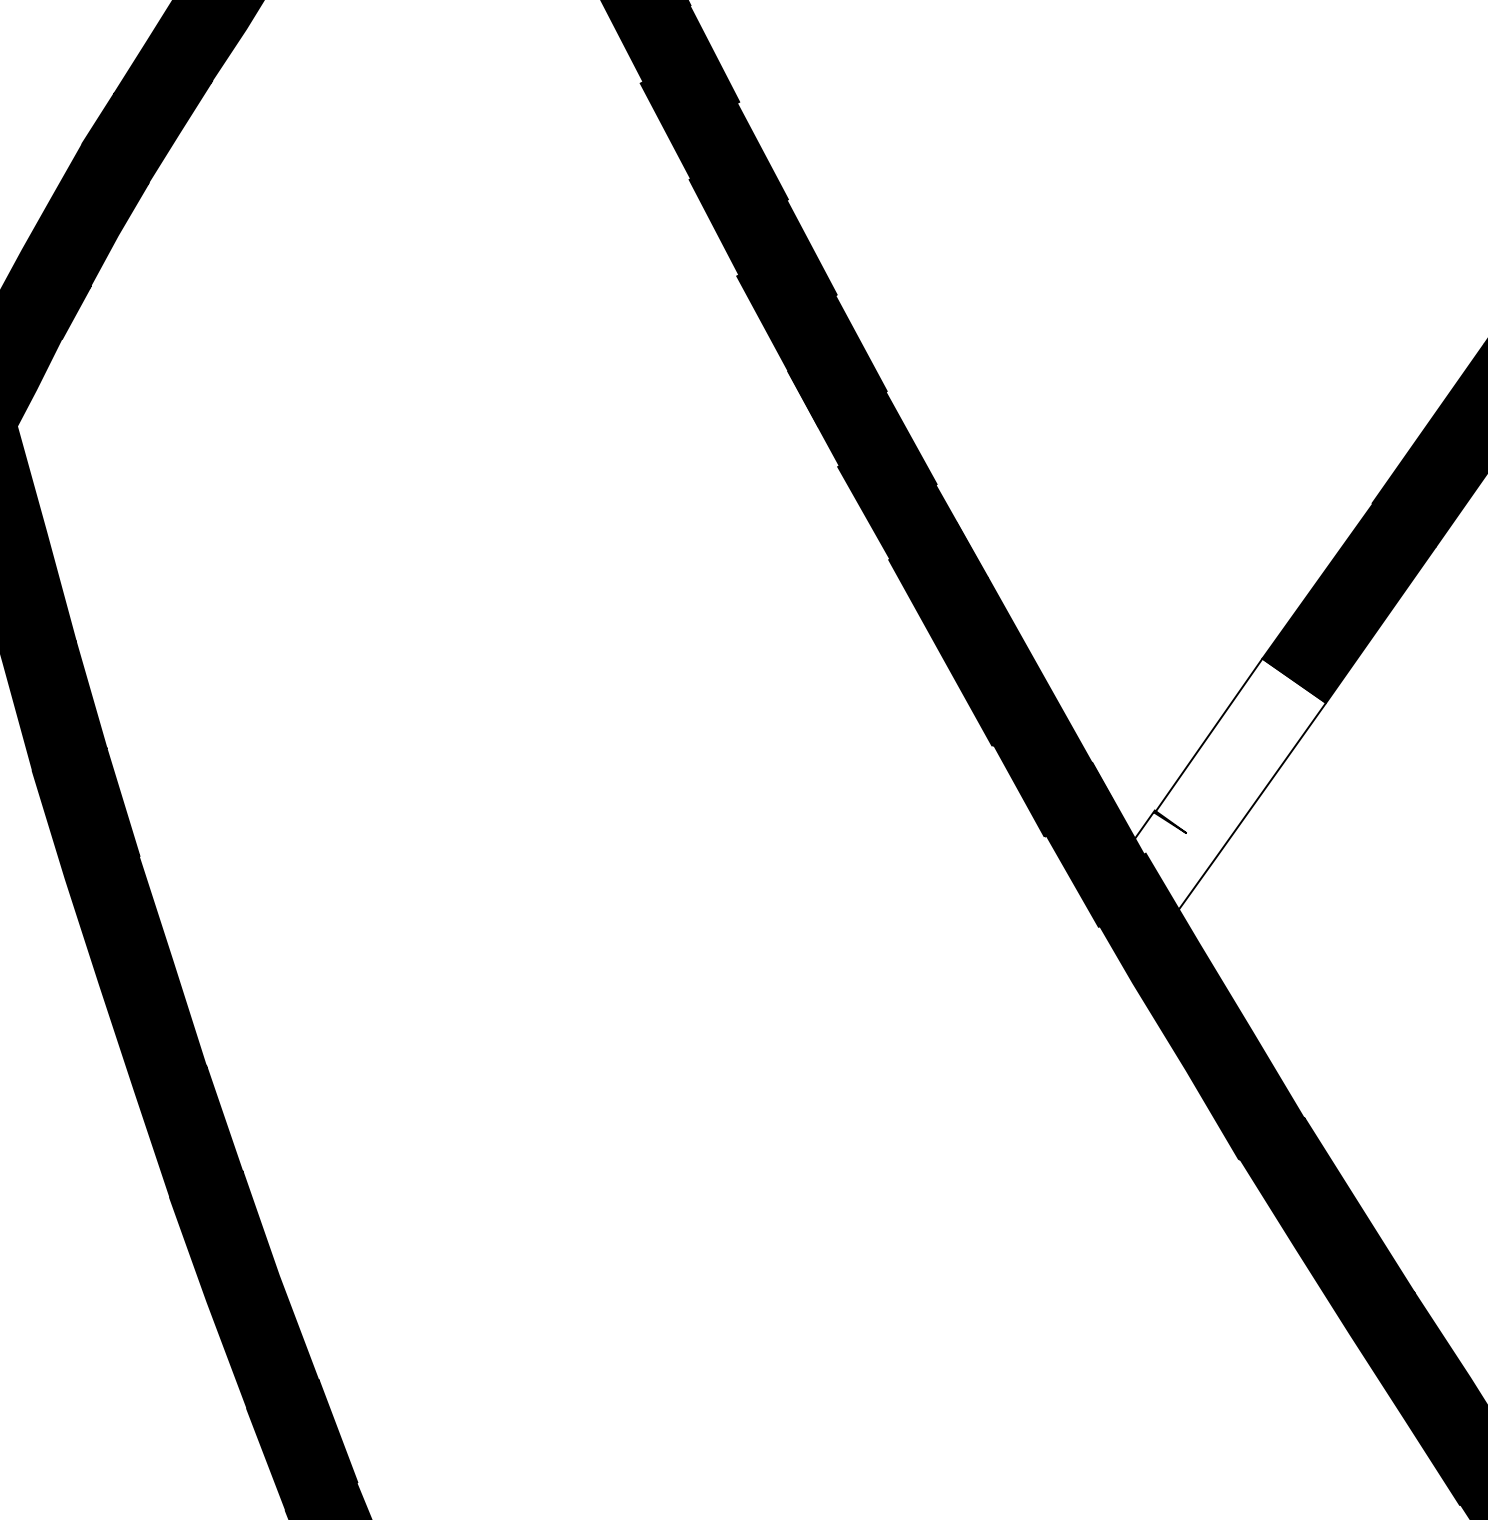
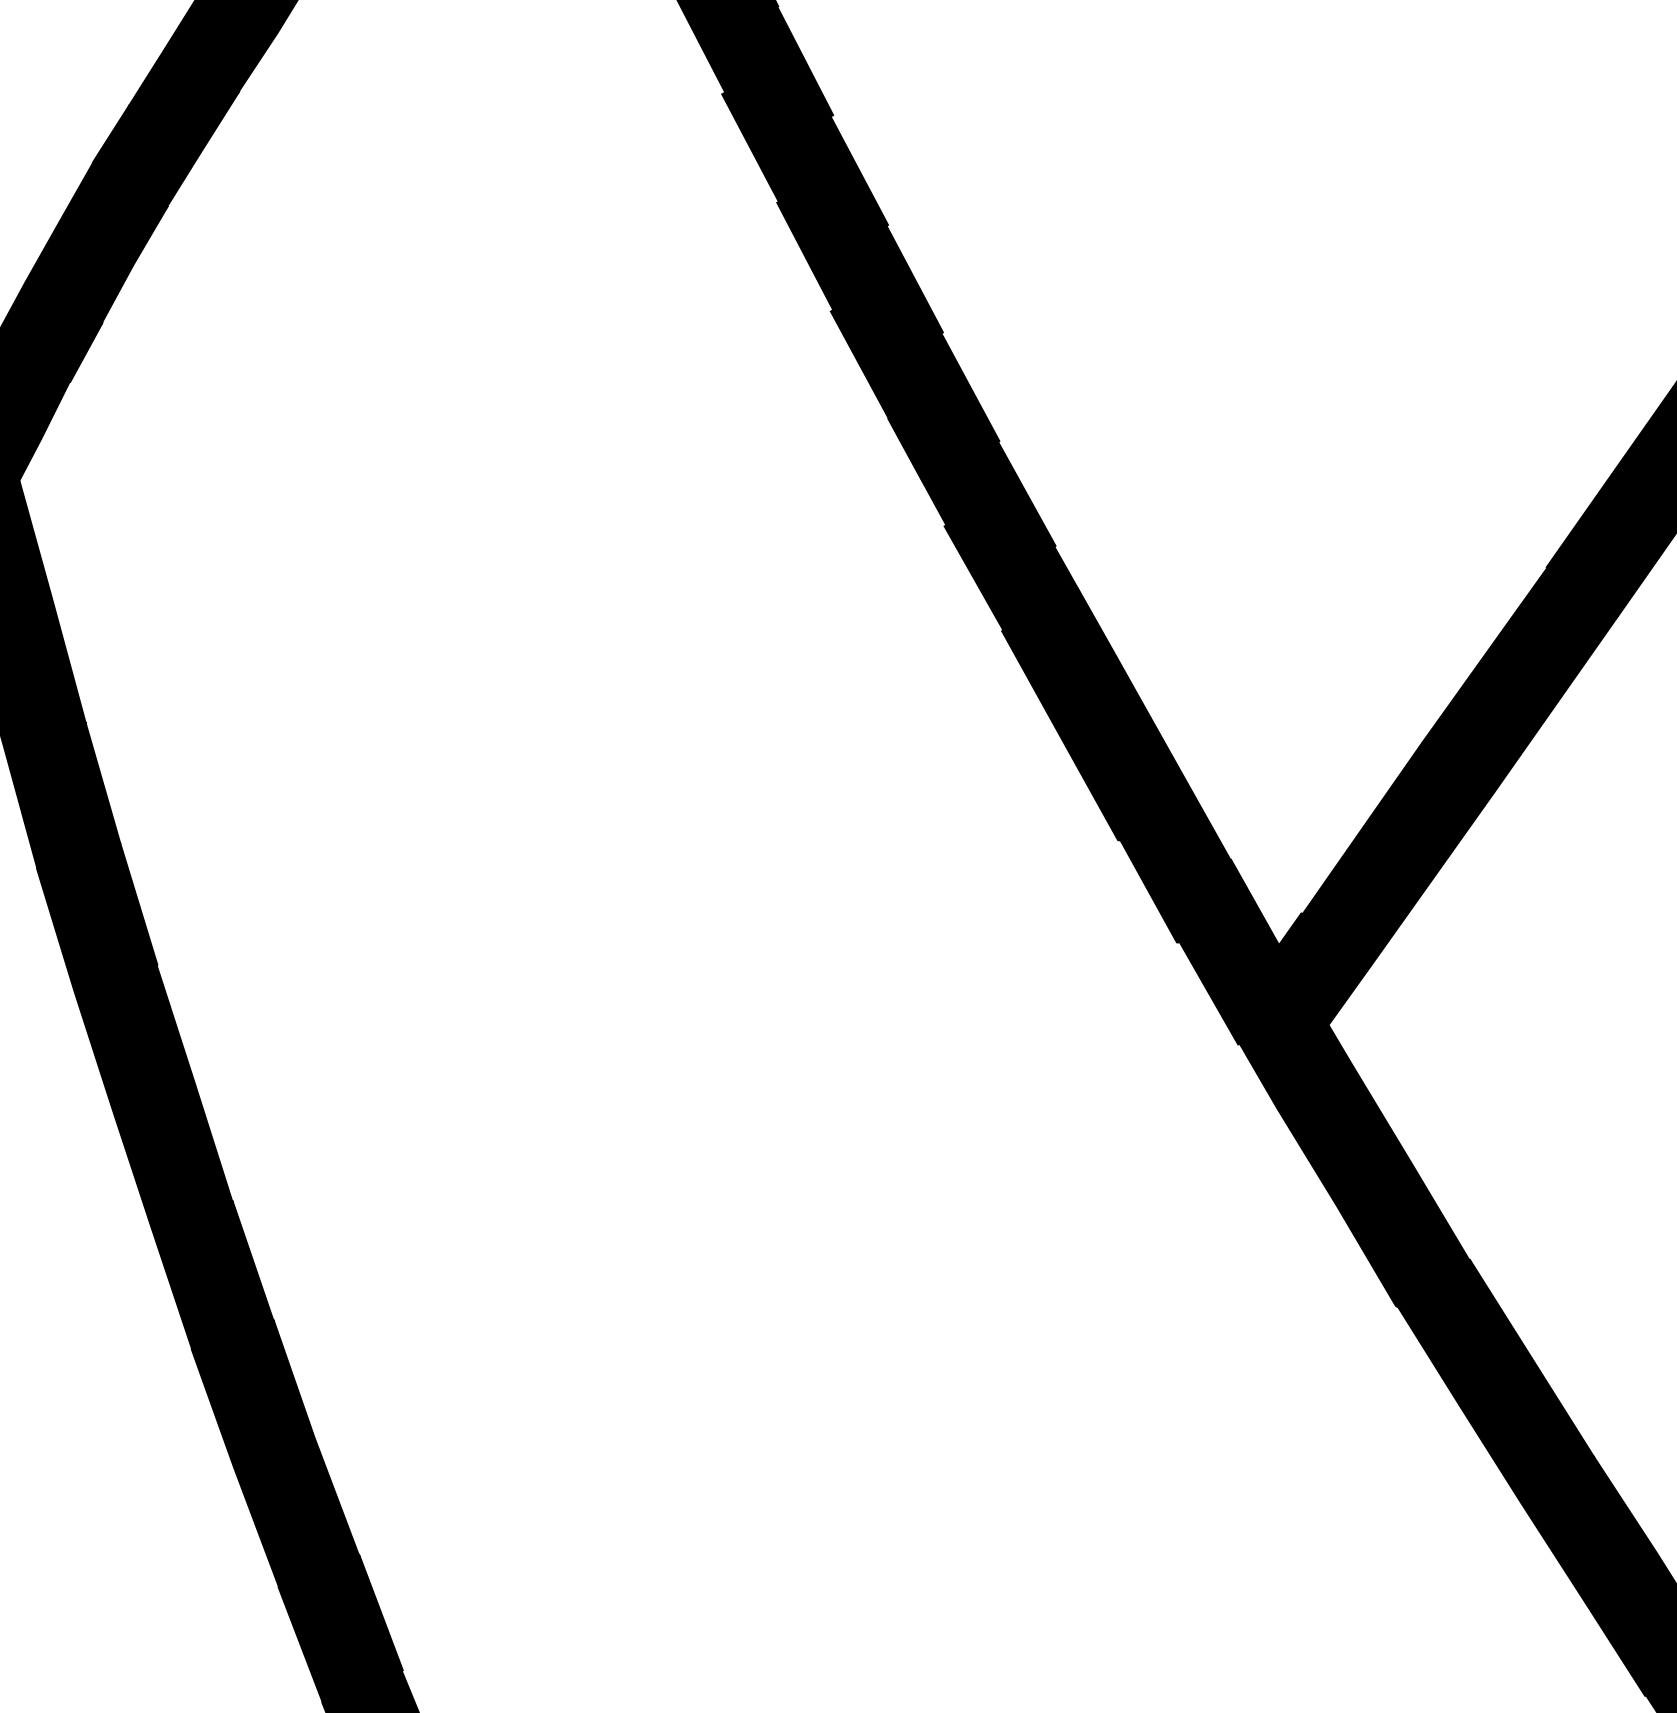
fill: (1213, 795) -> (1367, 896), added

